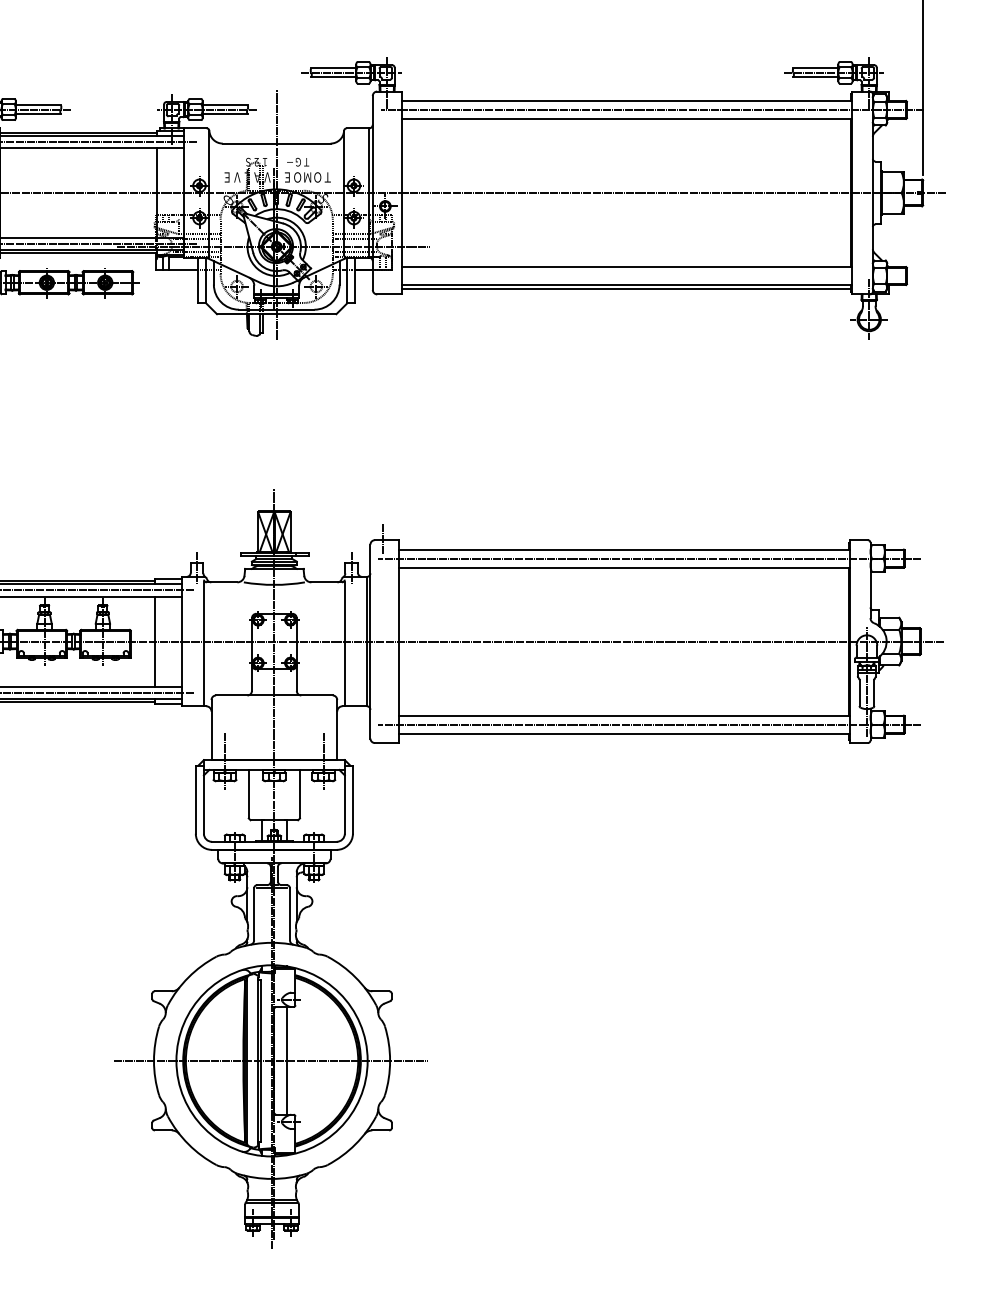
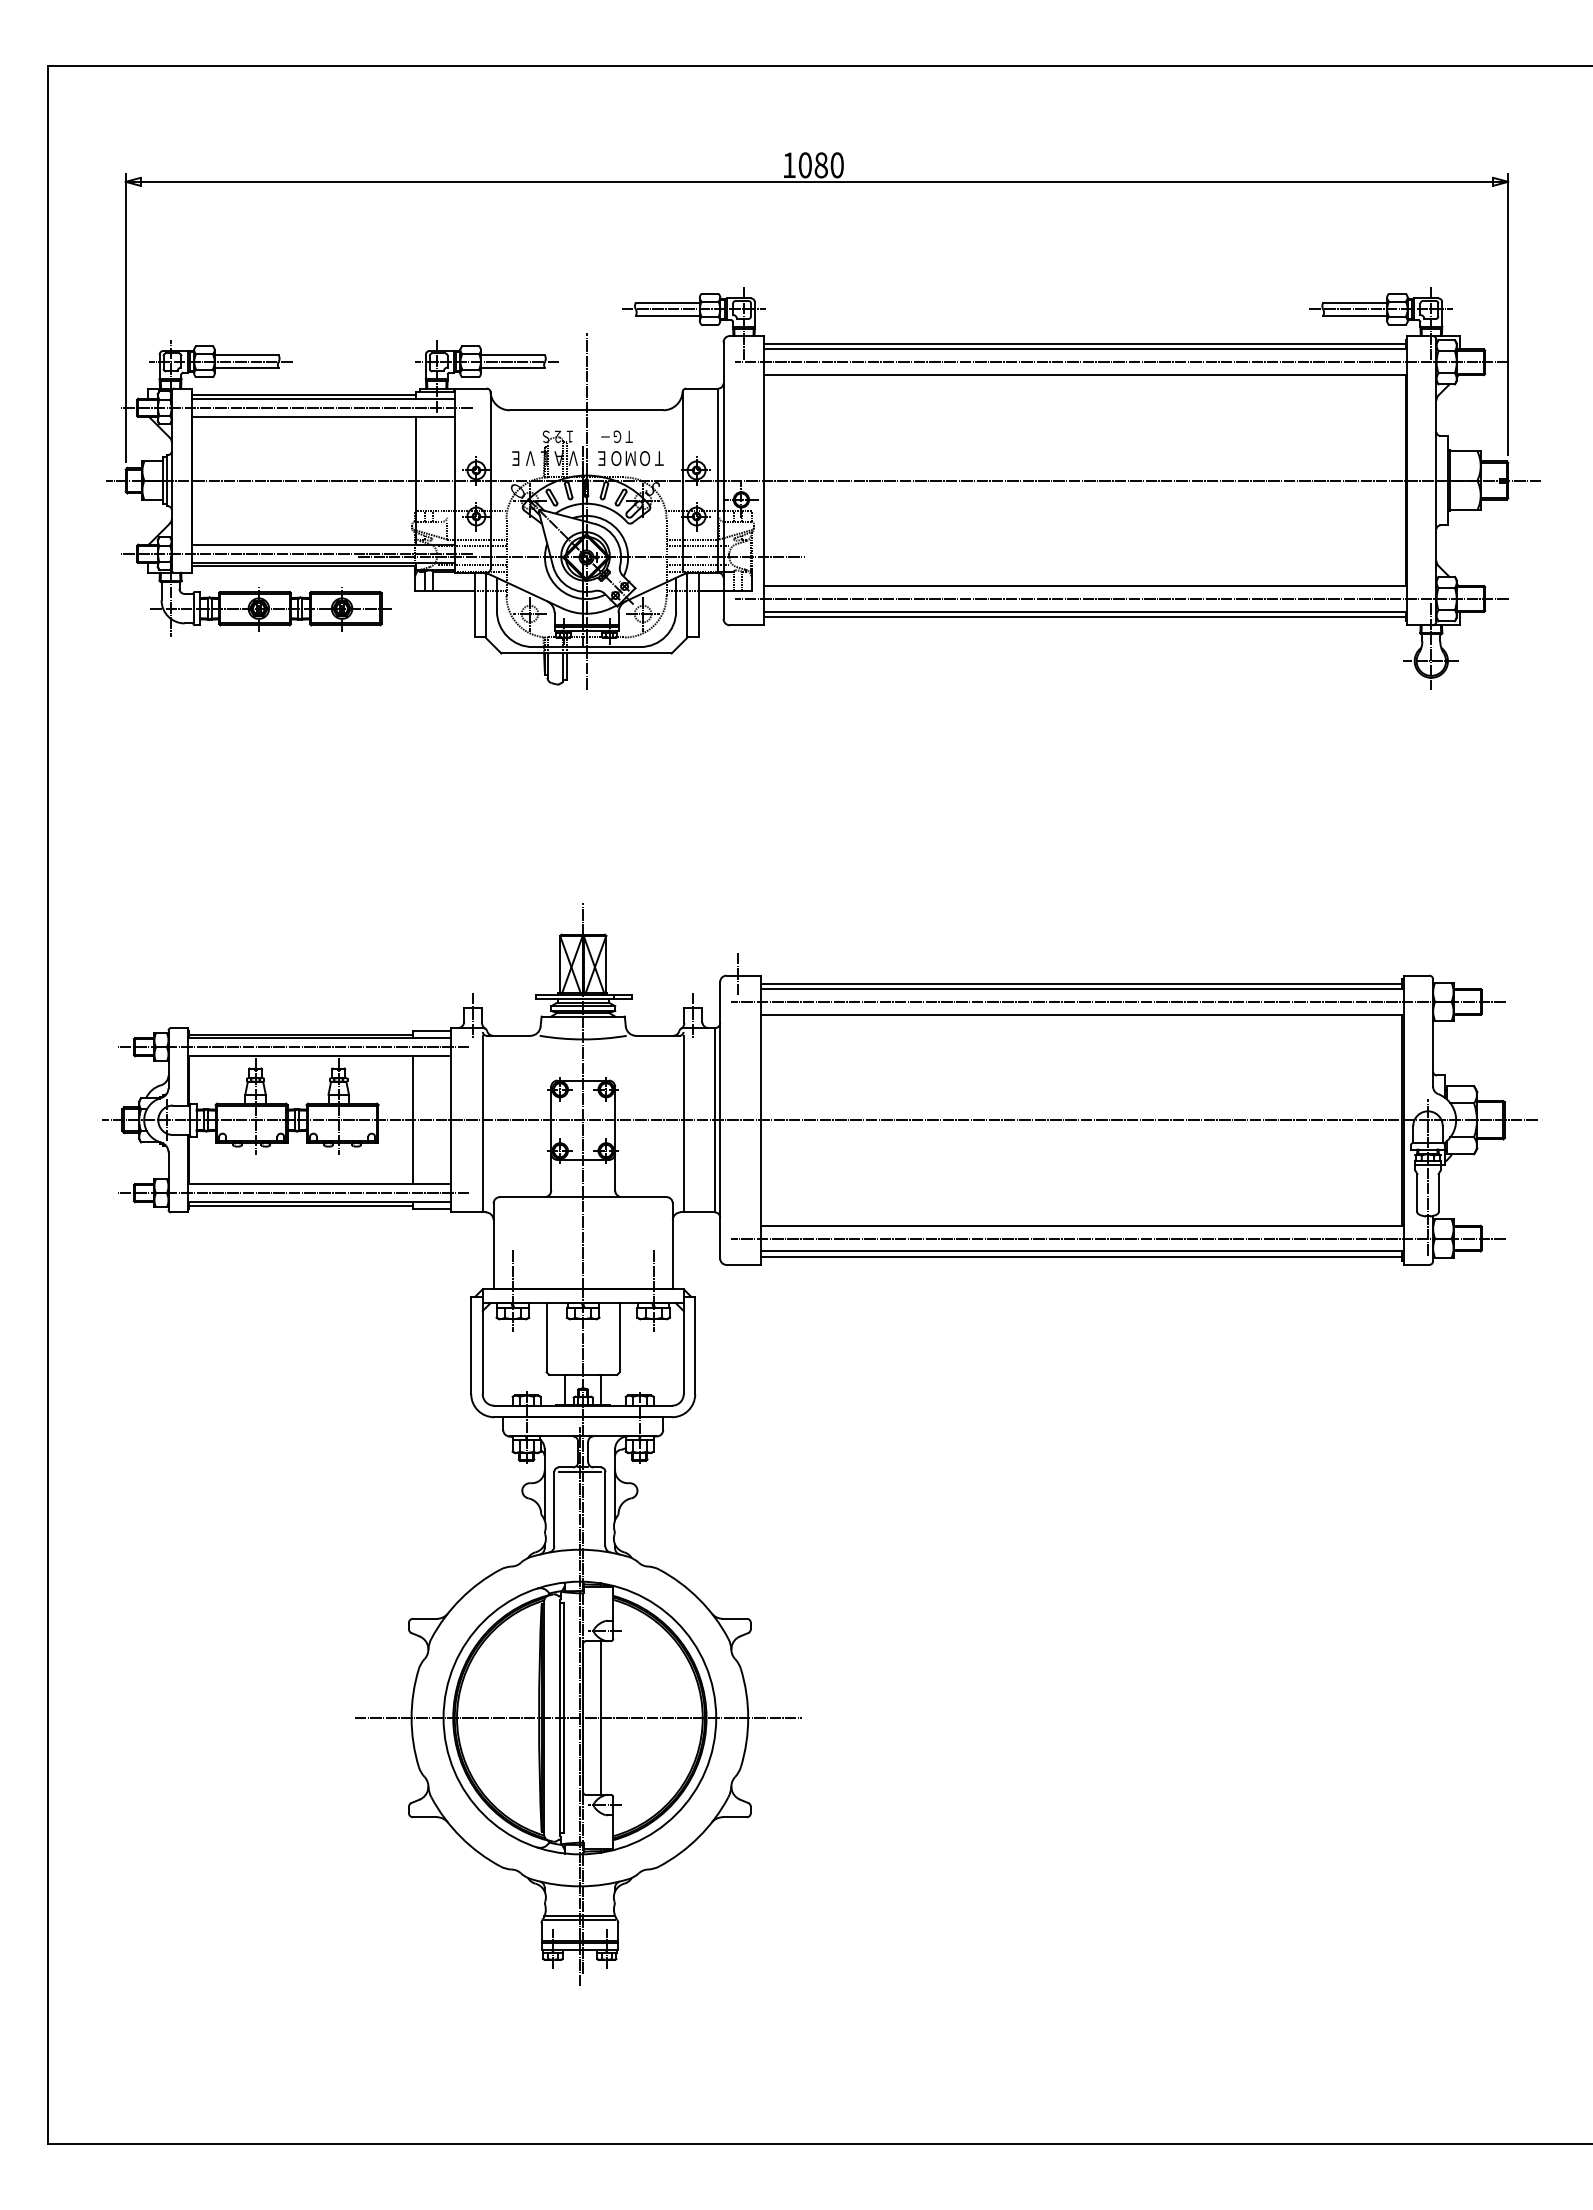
line: (625, 97) -> (1084, 344), added
line: (651, 276) -> (1121, 599), added
line: (623, 545) -> (1081, 983), added
line: (623, 737) -> (1081, 1256), added

